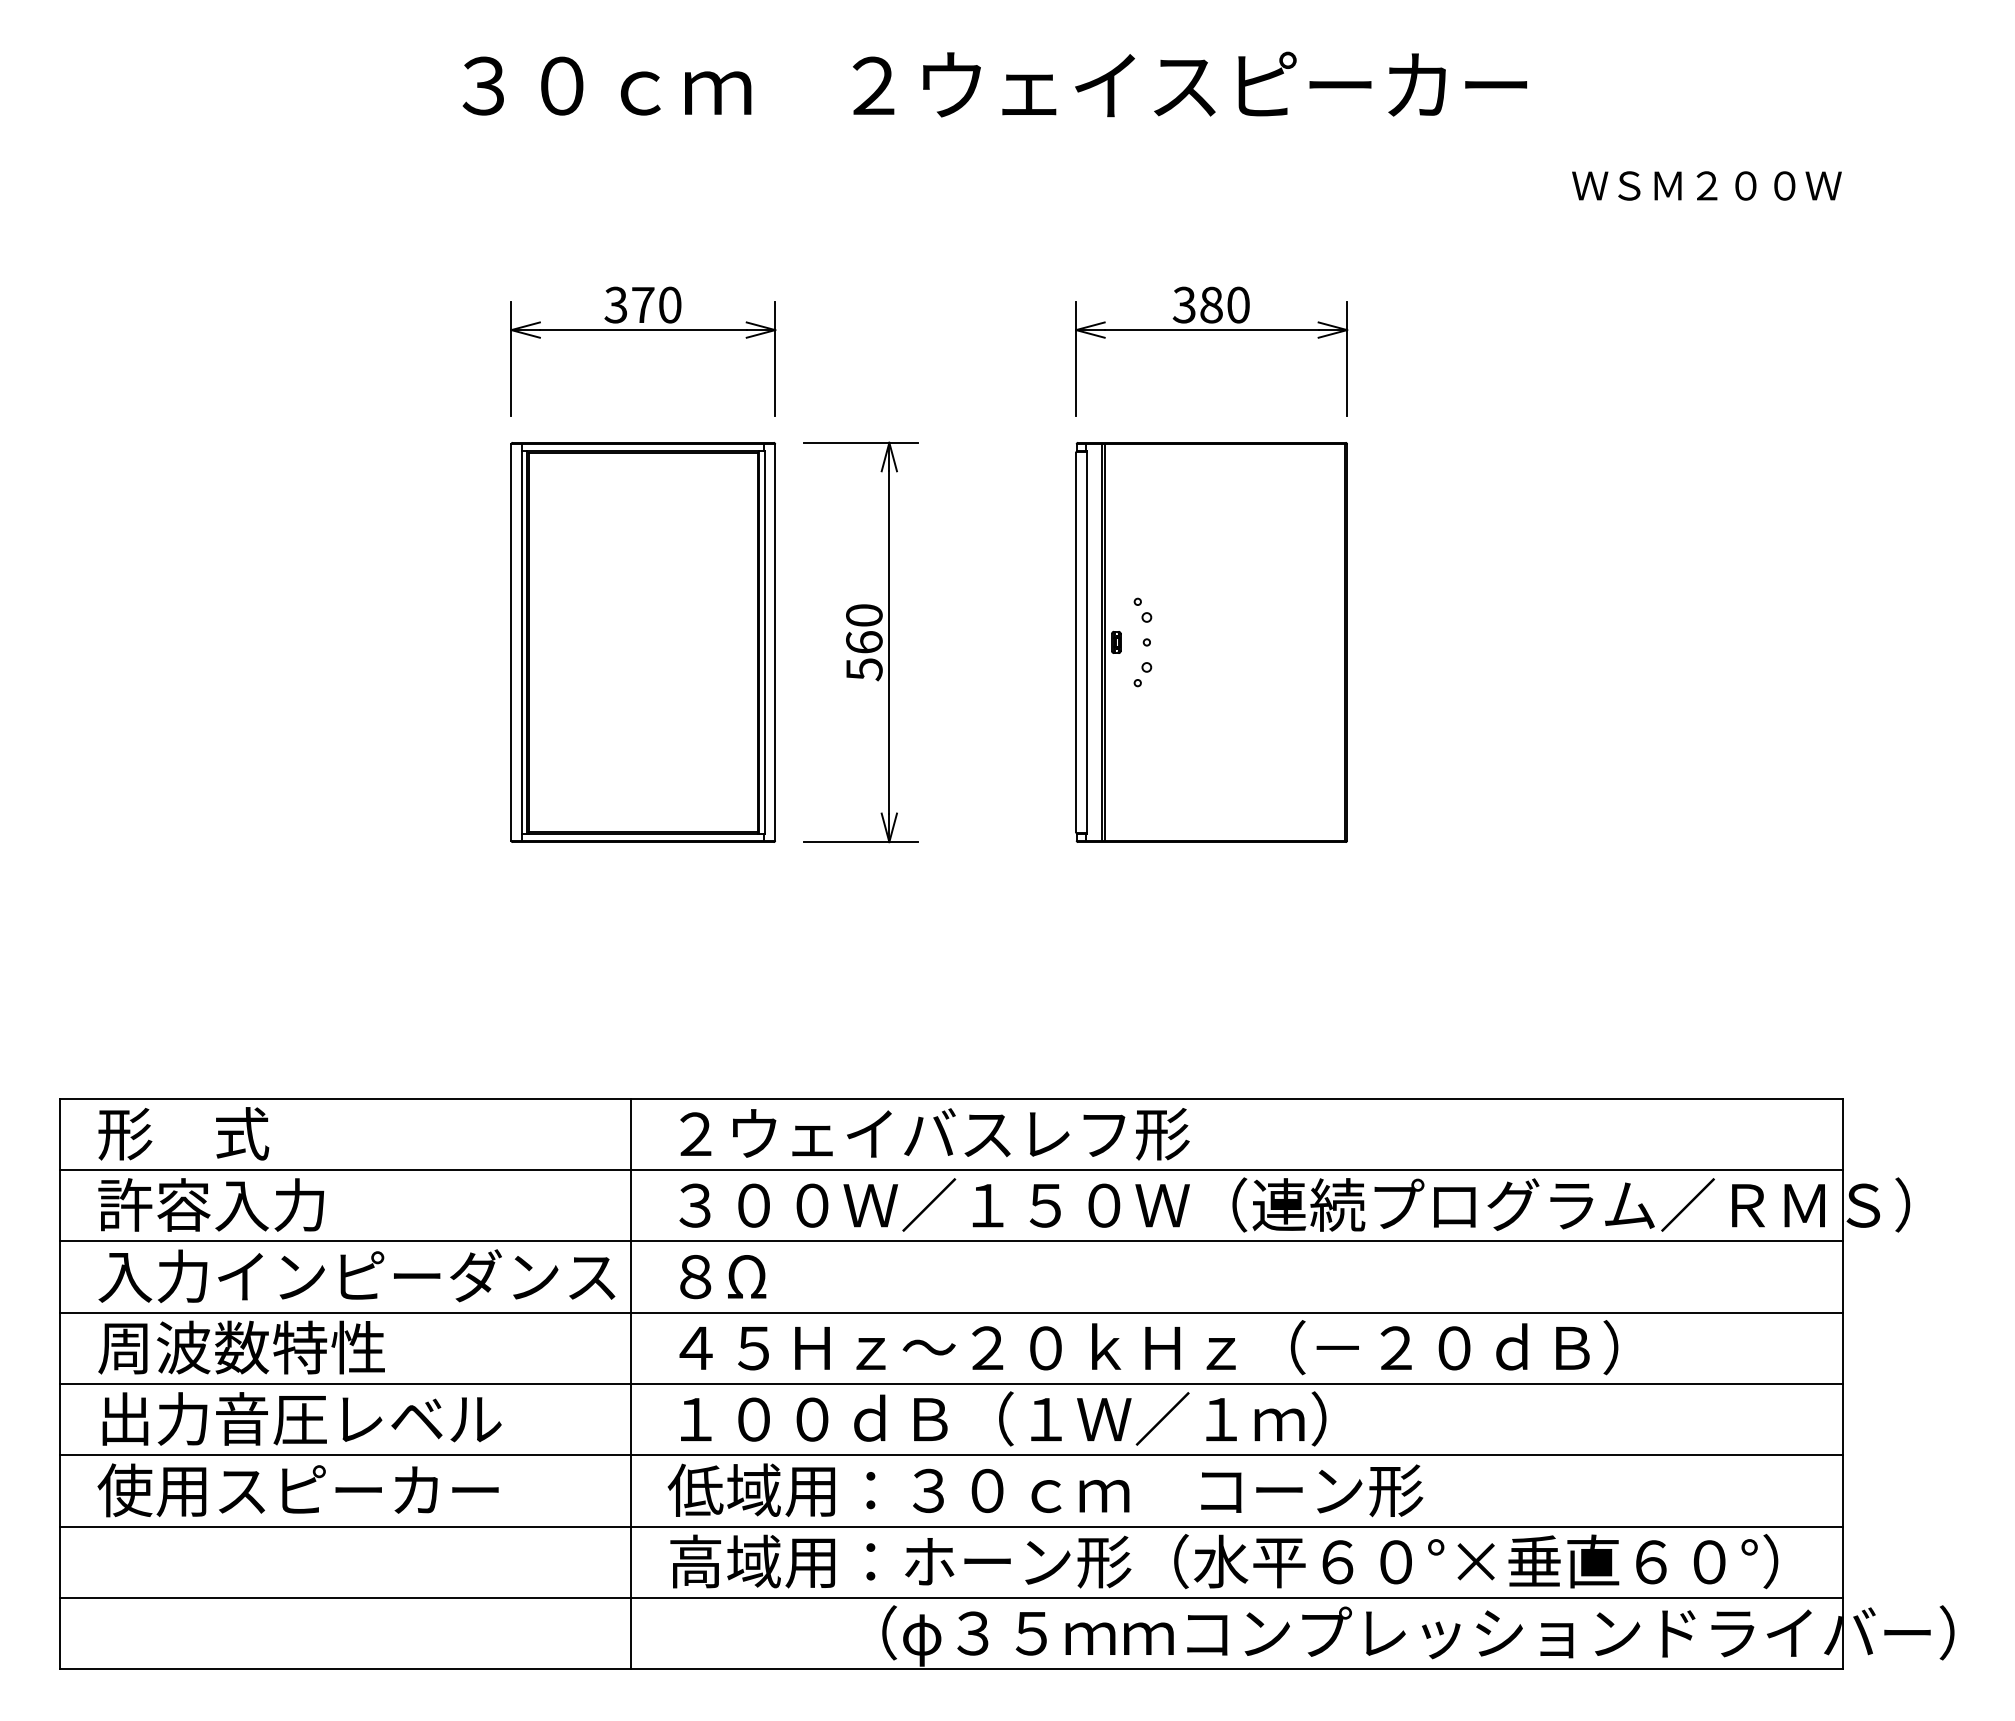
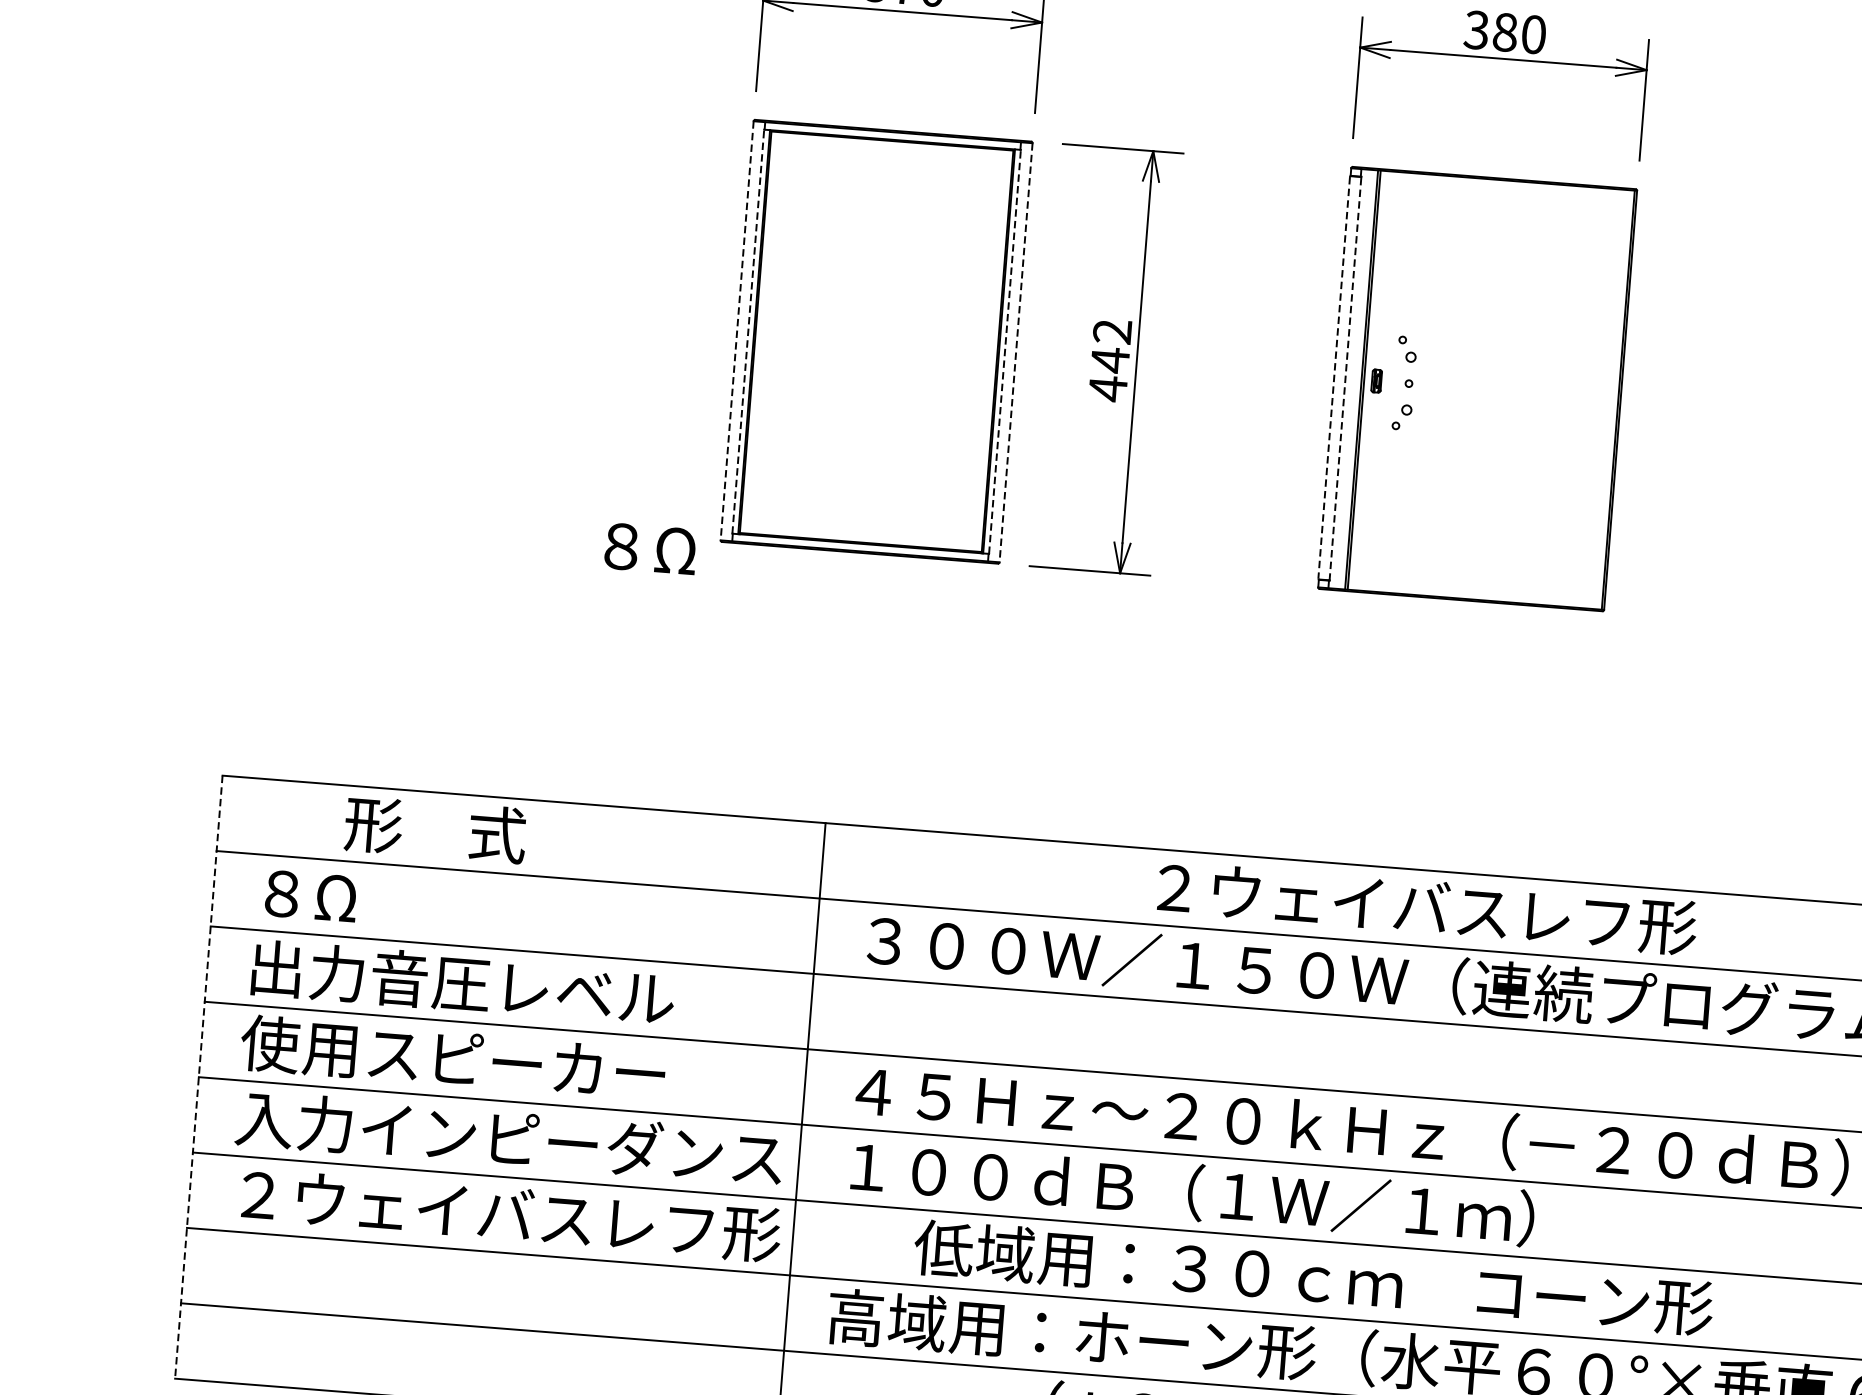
line: (521, 641) -> (747, 330), solid -> dashed
line: (764, 641) -> (1004, 350), solid -> dashed
line: (1086, 641) -> (1345, 377), solid -> dashed
line: (511, 642) -> (737, 330), solid -> dashed
line: (775, 642) -> (1016, 352), solid -> dashed
text: (864, 642) -> (1110, 360), 560 -> 442
line: (1076, 642) -> (1334, 377), solid -> dashed
text: (183, 1133) -> (435, 829), moved
text: (934, 1134) -> (1426, 908), moved
text: (211, 1204) -> (373, 899), 許容入力 -> ８Ω
text: (356, 1276) -> (520, 988), 入力インピーダンス -> 出力音圧レベル
text: (723, 1277) -> (650, 549), moved
text: (297, 1347) -> (452, 1058), 周波数特性 -> 使用スピーカー
line: (60, 1384) -> (198, 1077), solid -> dashed
text: (356, 1418) -> (508, 1138), 出力音圧レベル -> 入力インピーダンス
text: (358, 1490) -> (505, 1214), 使用スピーカー -> ２ウェイバスレフ形
text: (1045, 1490) -> (1313, 1278), moved

